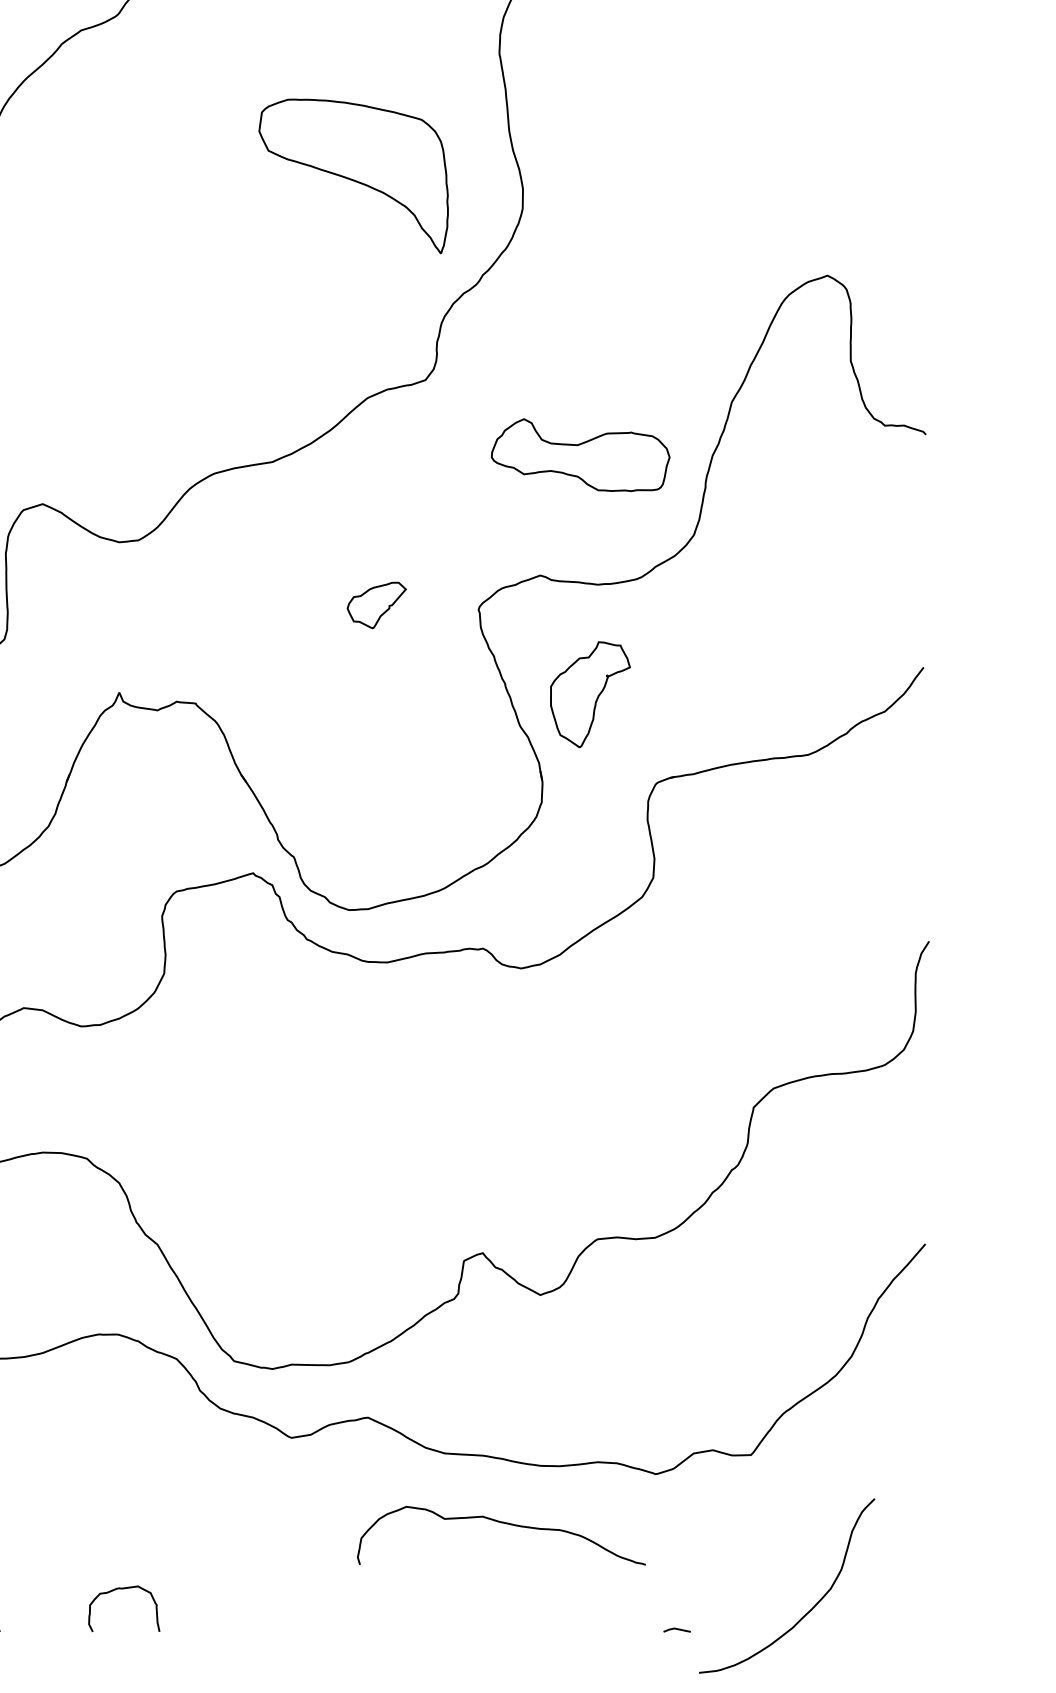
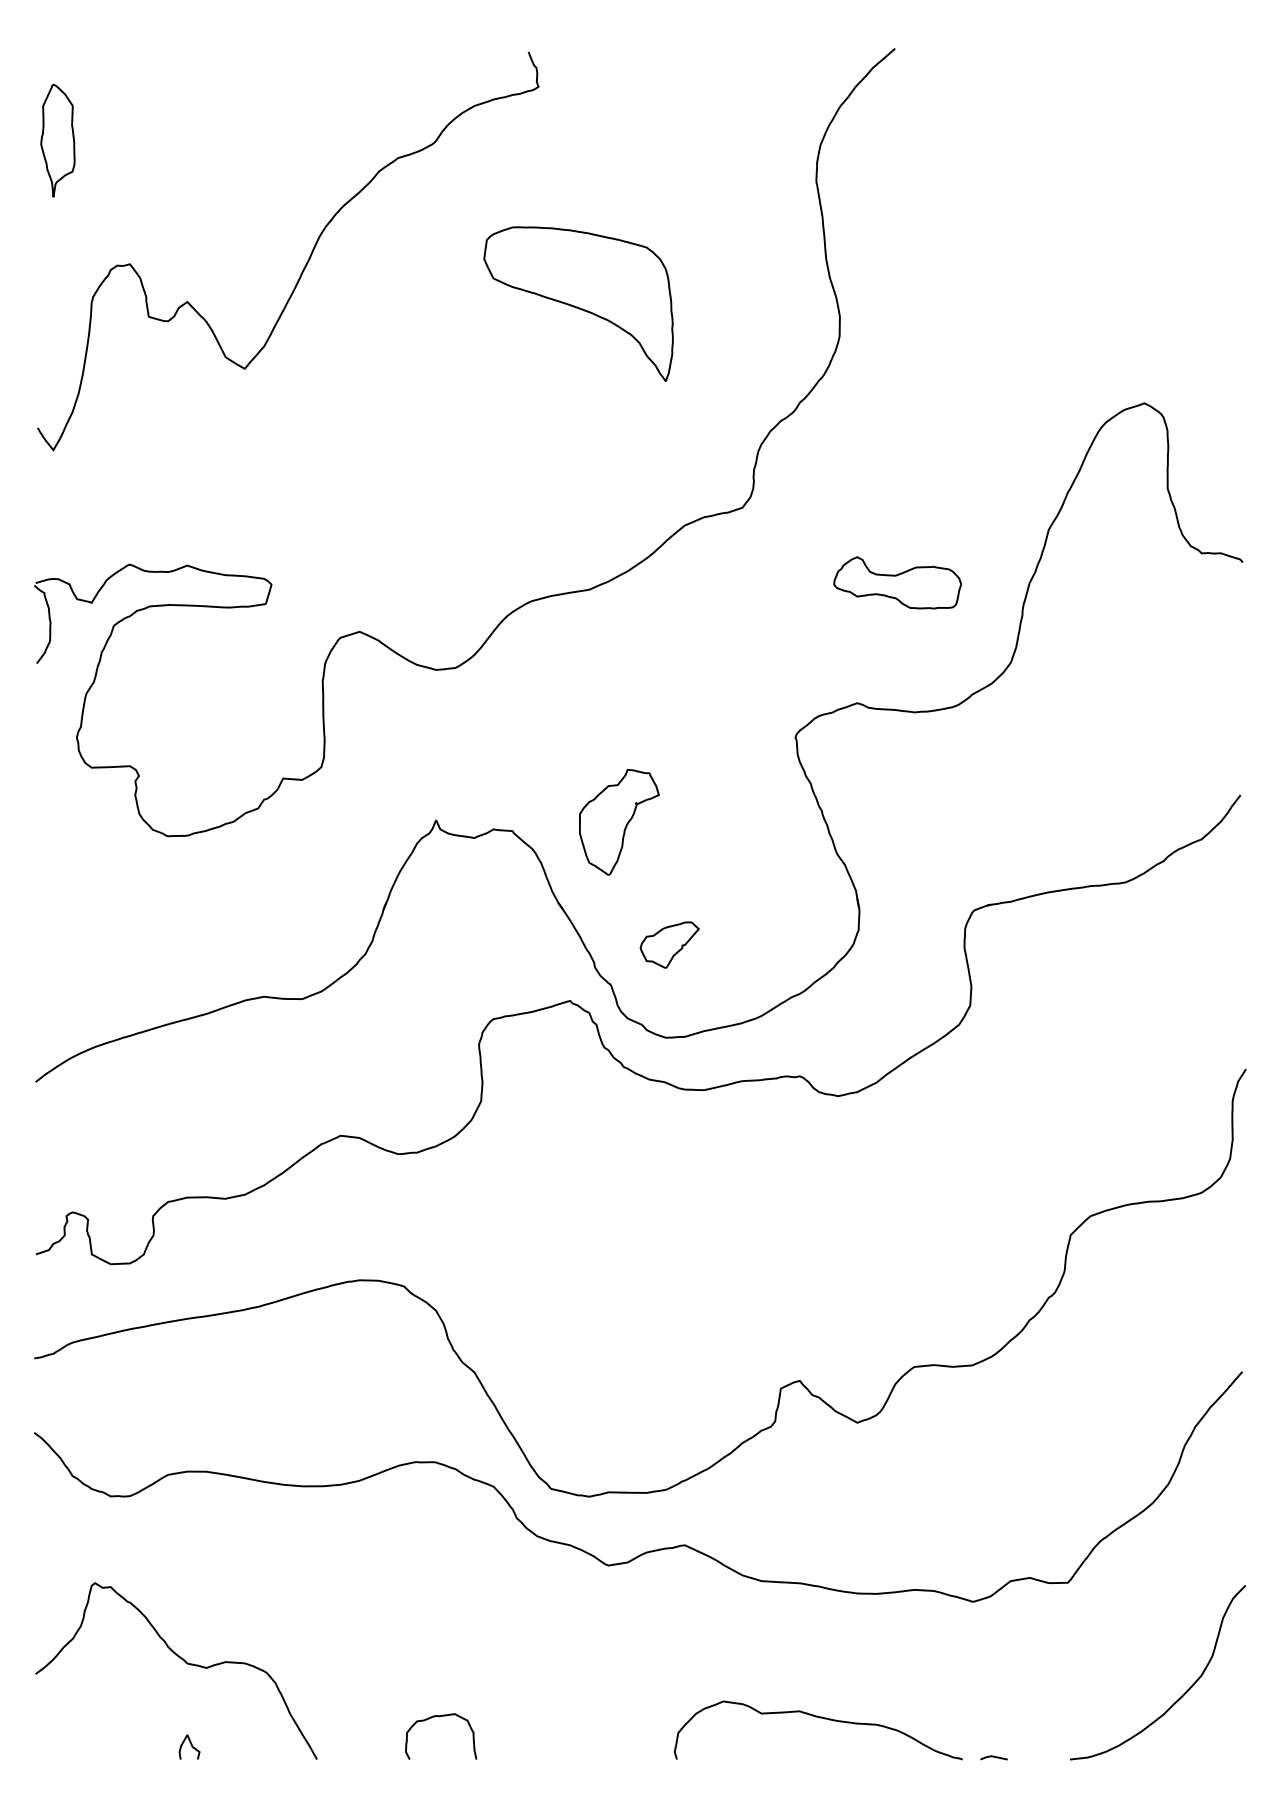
part: (353, 175) -> (578, 303), moved
part: (580, 454) -> (897, 582), size x0.71
part: (376, 604) -> (669, 944), moved
part: (590, 694) -> (619, 822), moved
curve: (502, 1523) -> (819, 1718), moved
curve: (810, 1608) -> (1181, 1695), moved

